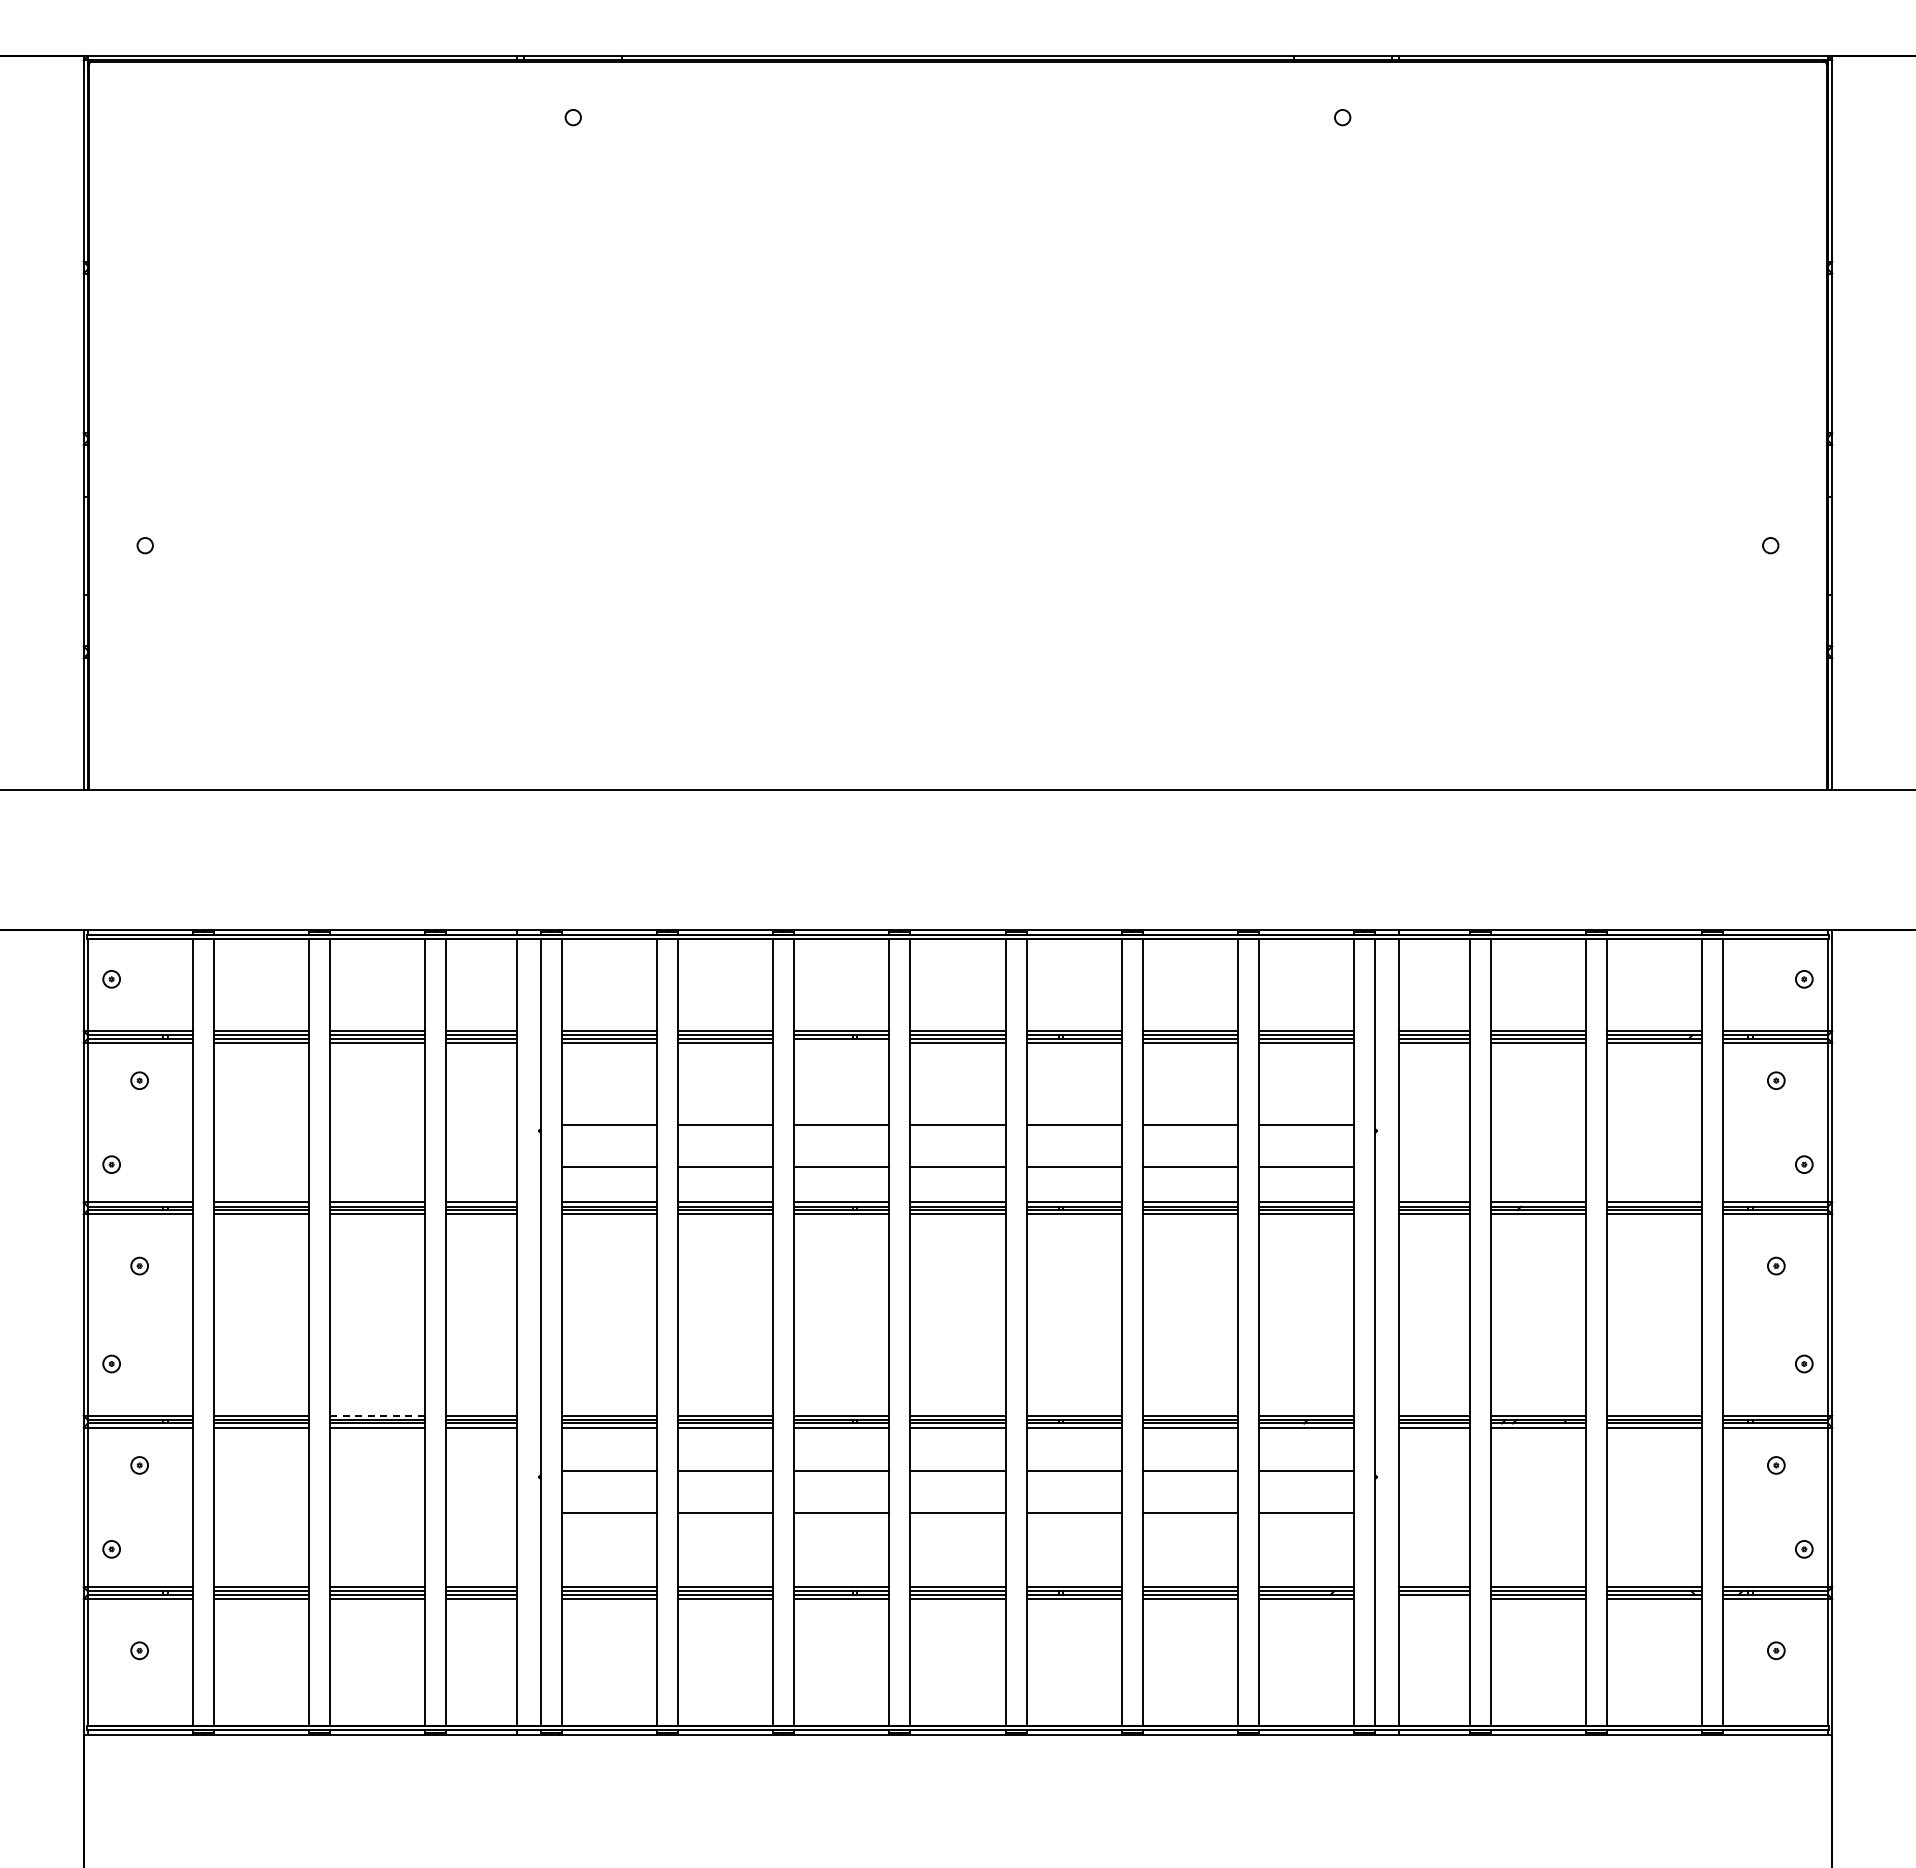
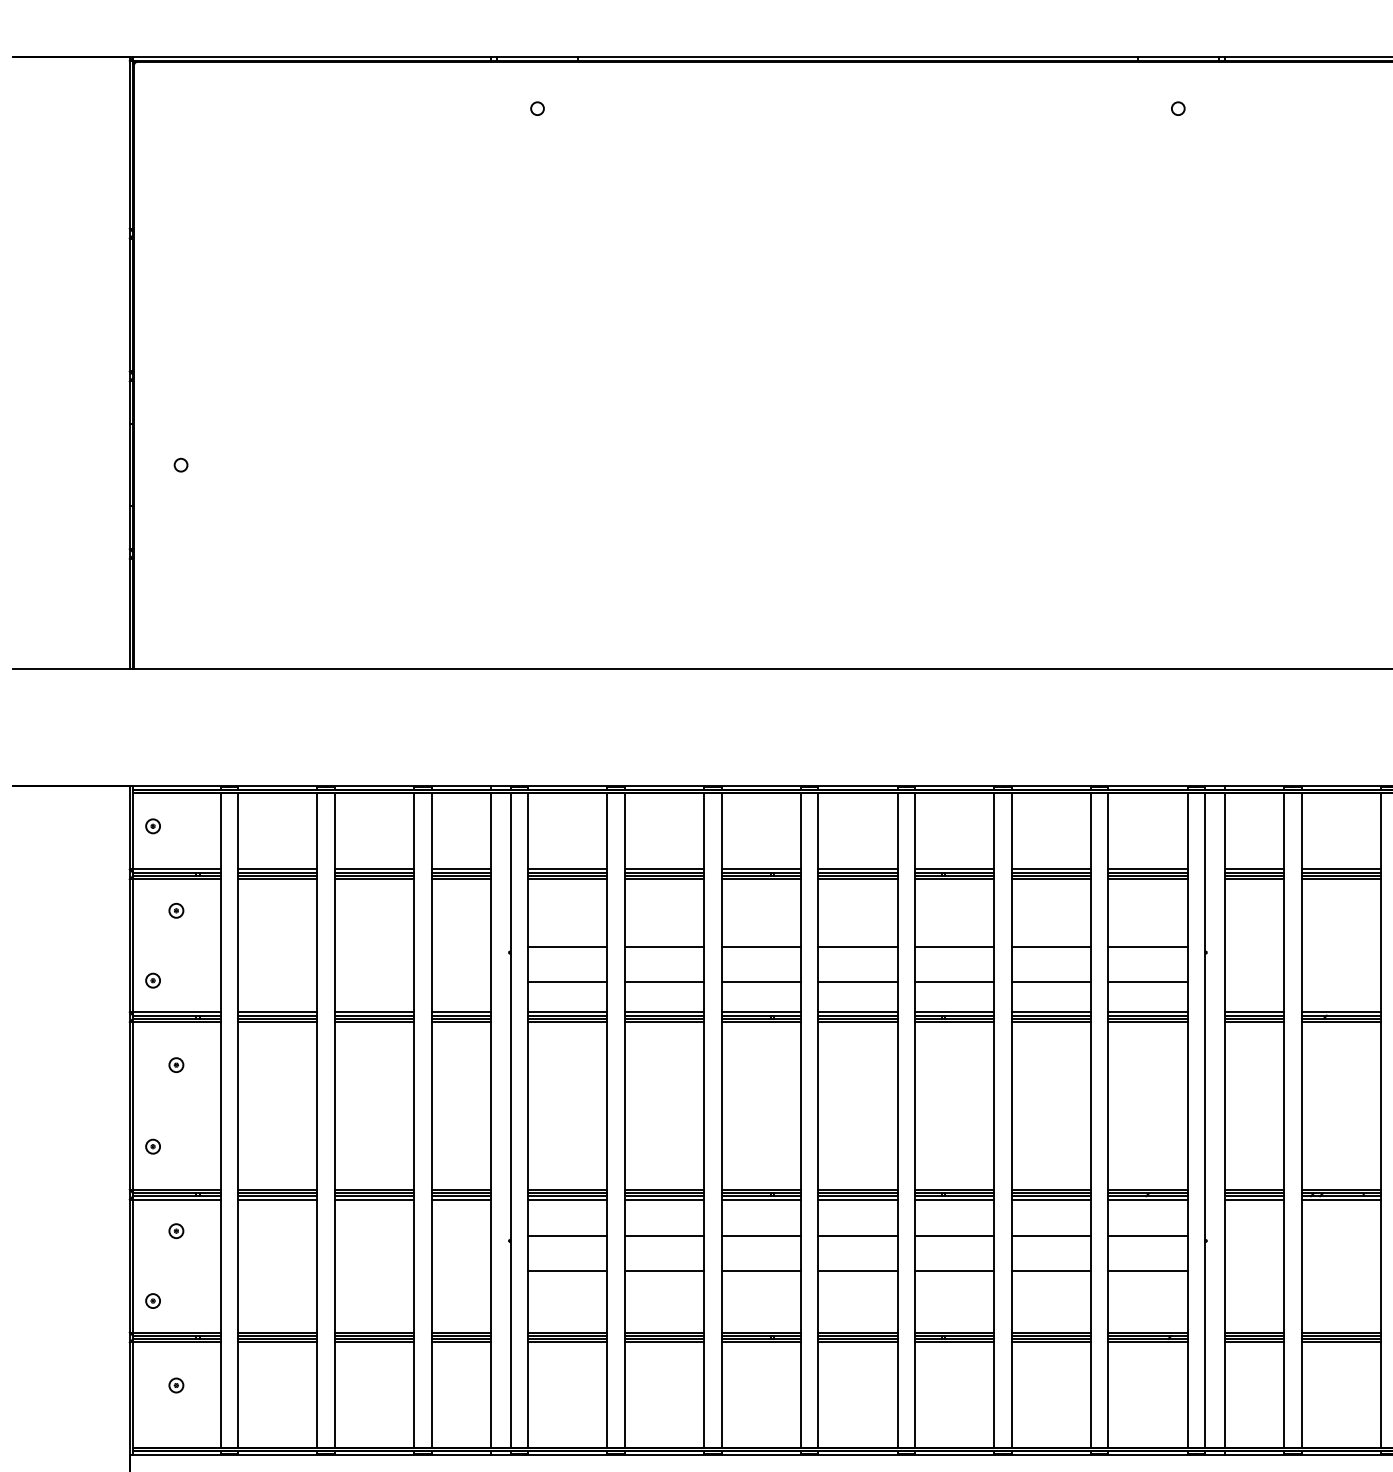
line: (841, 1042) -> (760, 878), added
line: (377, 1415) -> (374, 1189), dashed -> solid
line: (1433, 1599) -> (1253, 1342), added

